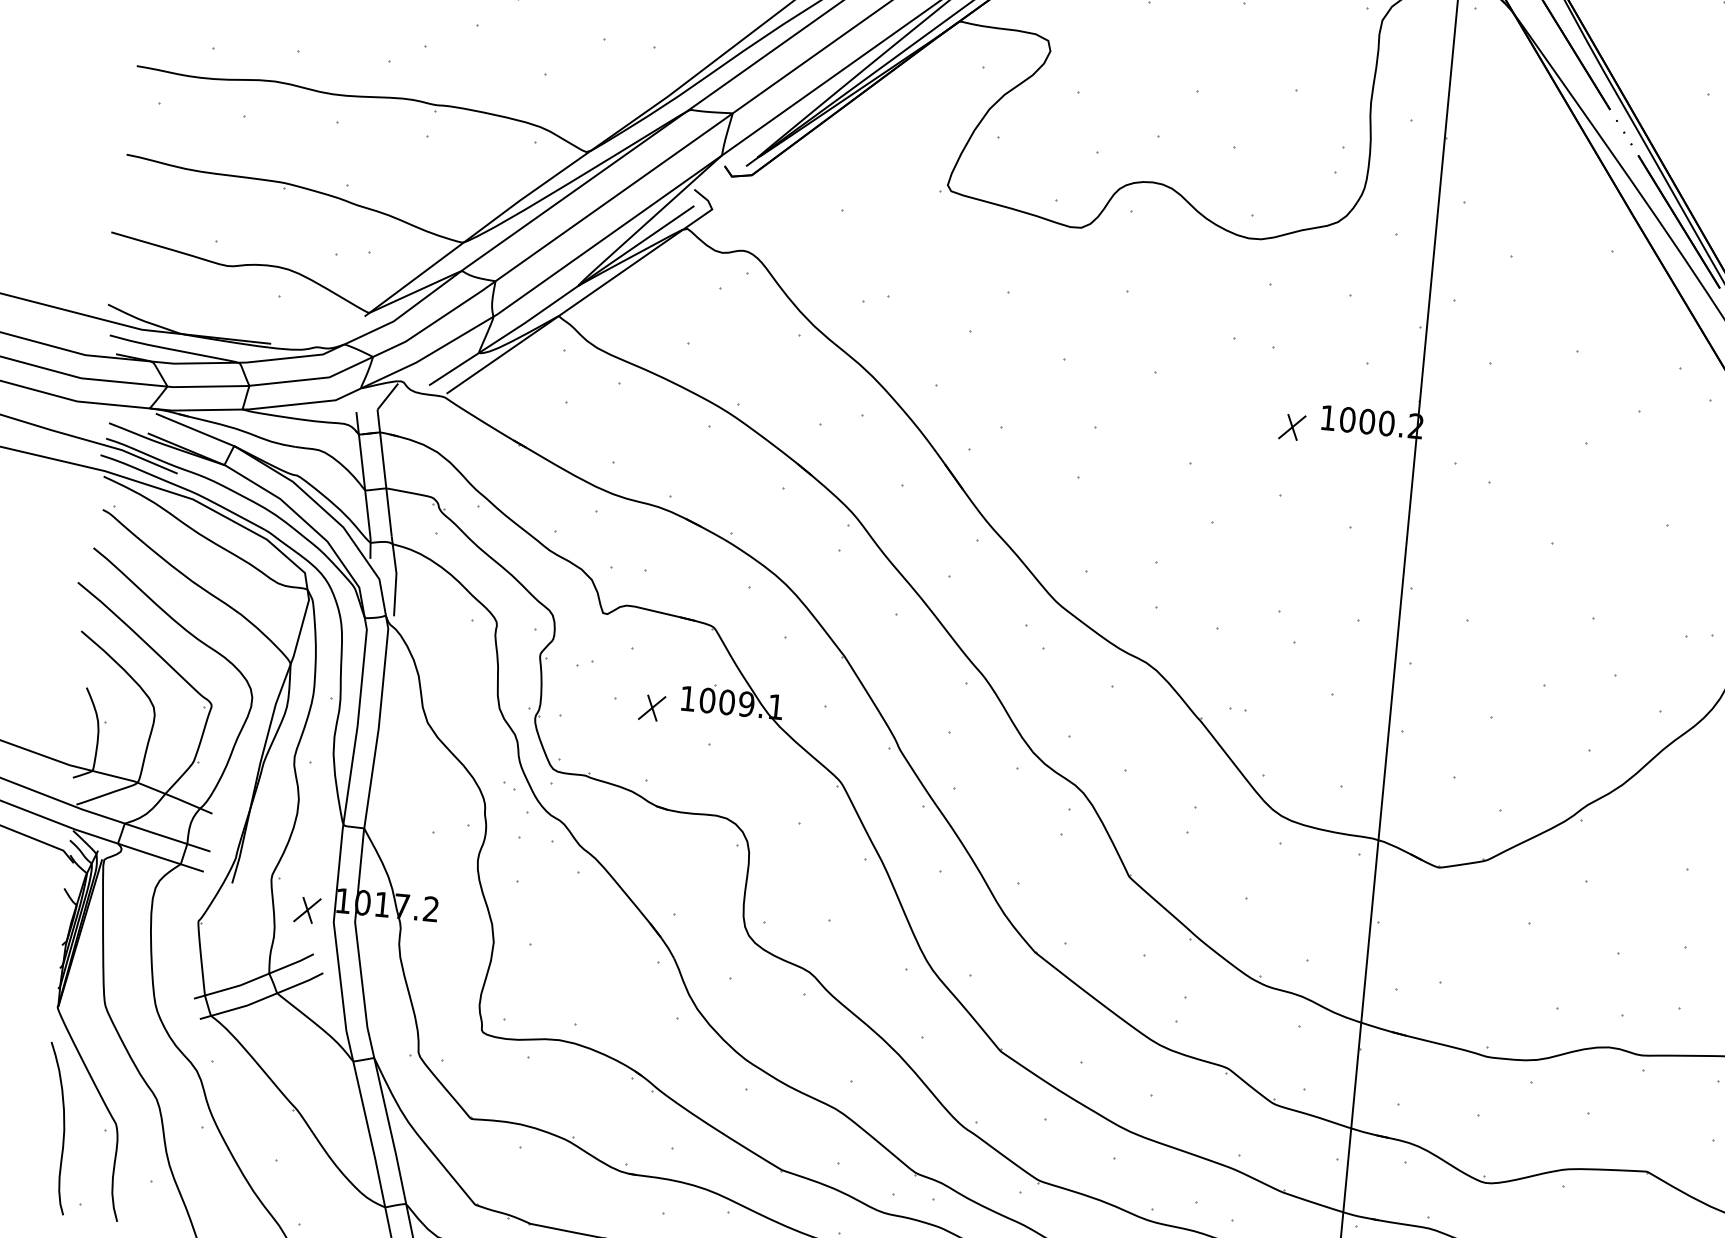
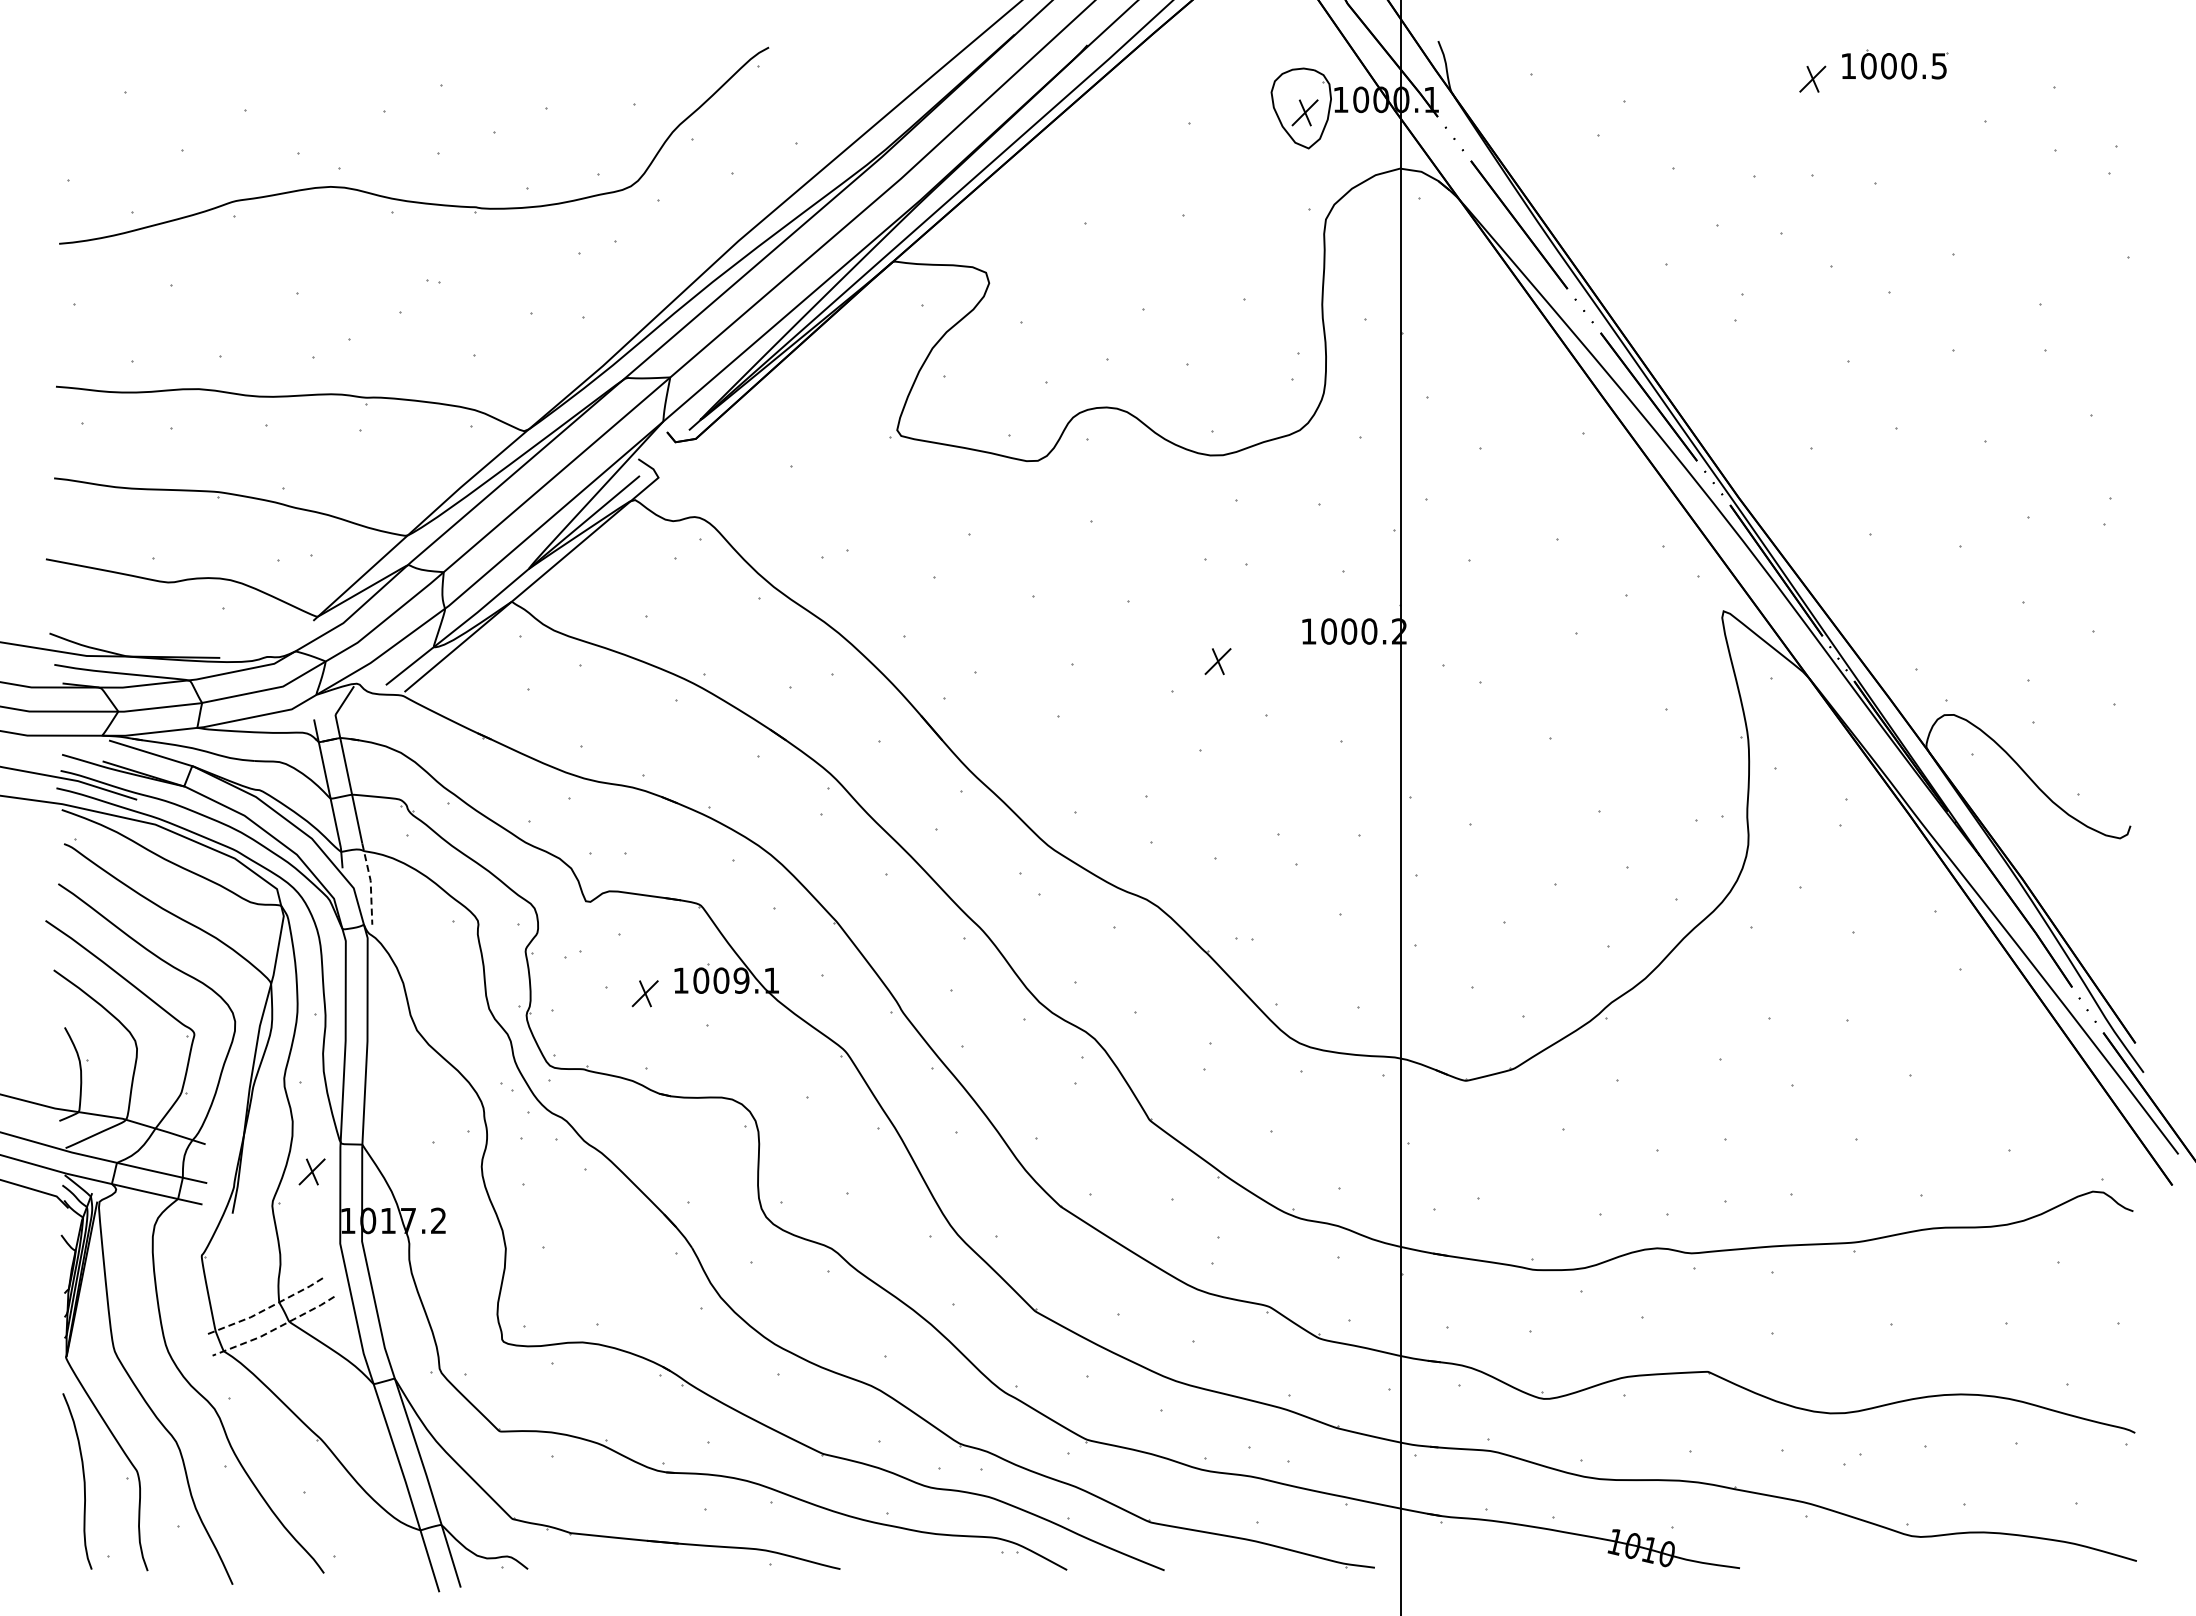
part: (1291, 427) -> (1217, 661), moved
line: (396, 576) -> (370, 883), solid -> dashed
part: (306, 909) -> (311, 1171), moved
line: (255, 979) -> (265, 1309), solid -> dashed
line: (262, 999) -> (274, 1329), solid -> dashed

